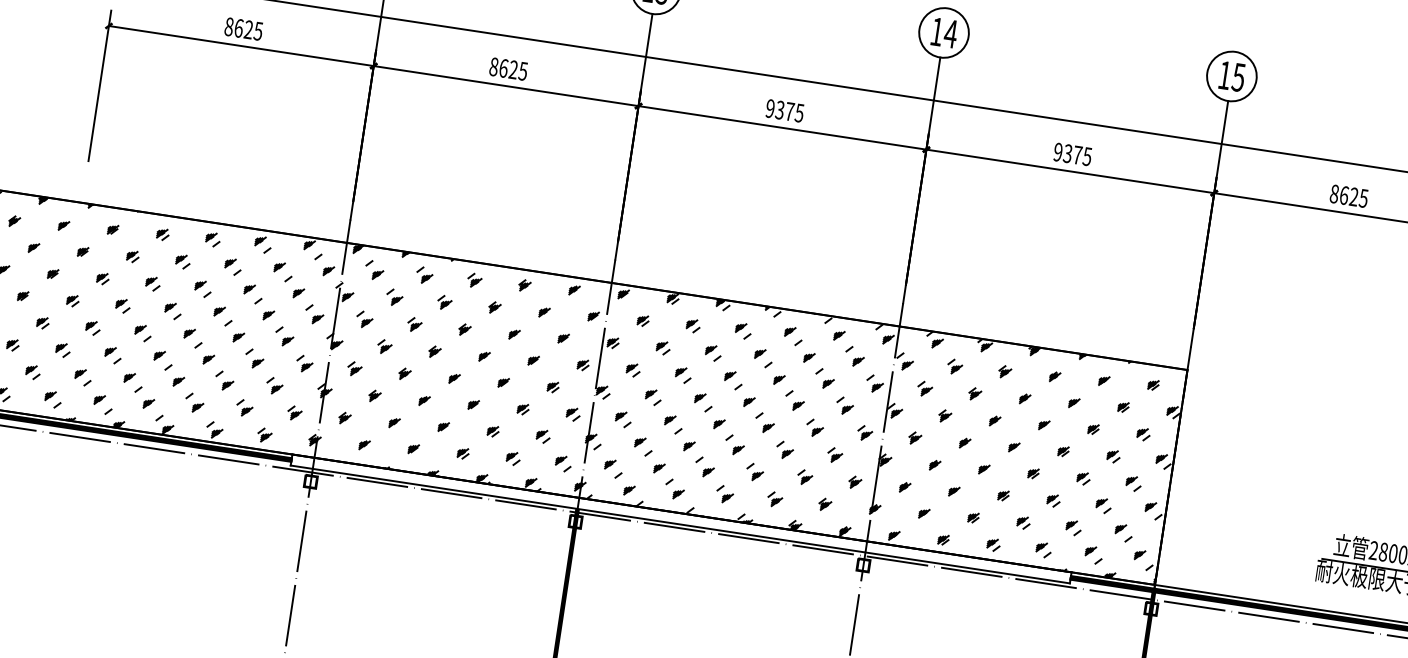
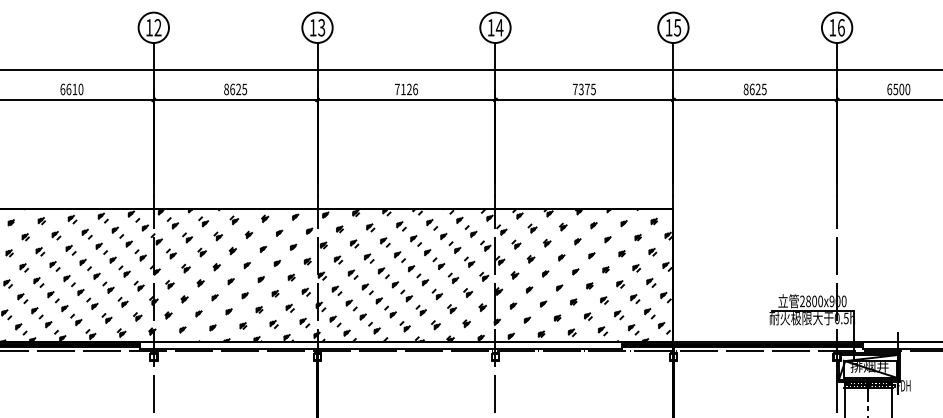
text: (243, 29) -> (71, 89), 8625 -> 6610
text: (785, 111) -> (406, 89), 9375 -> 7126
text: (1056, 152) -> (574, 89), 9375 -> 7375

